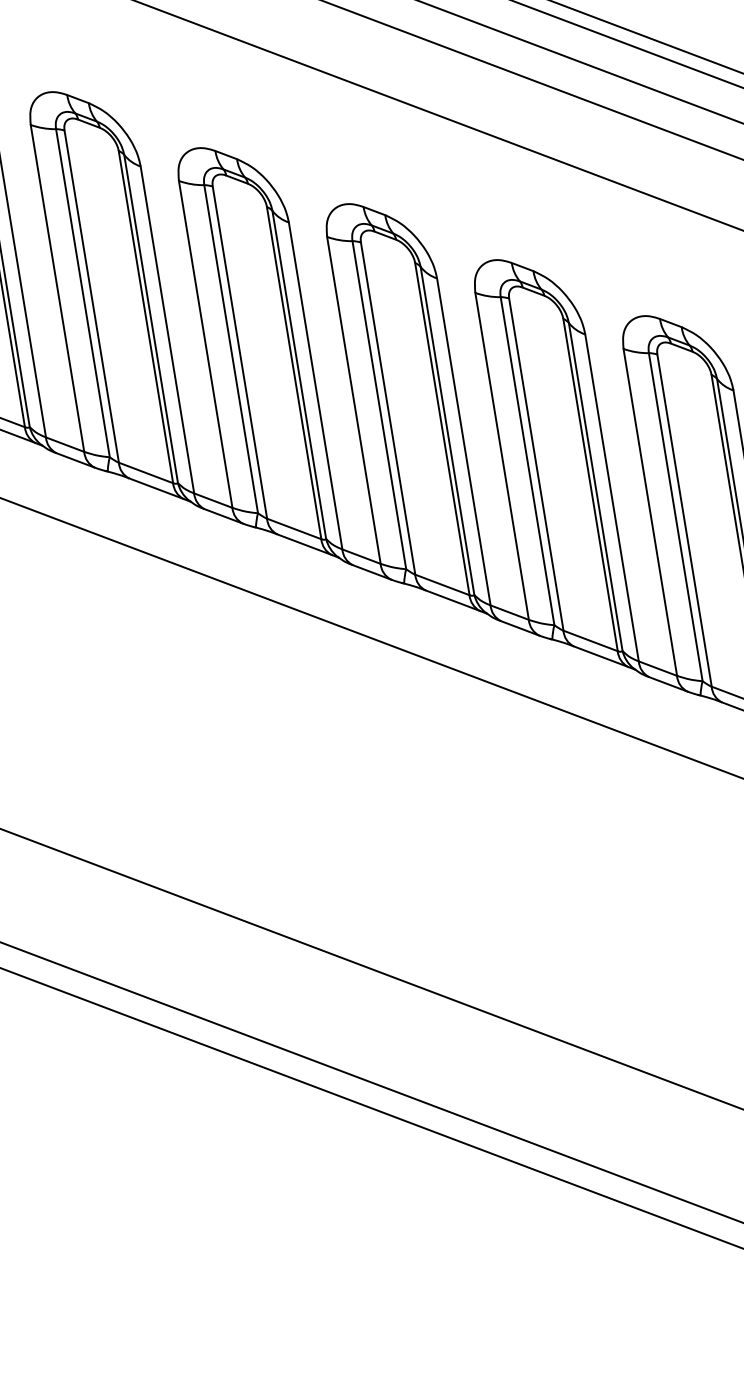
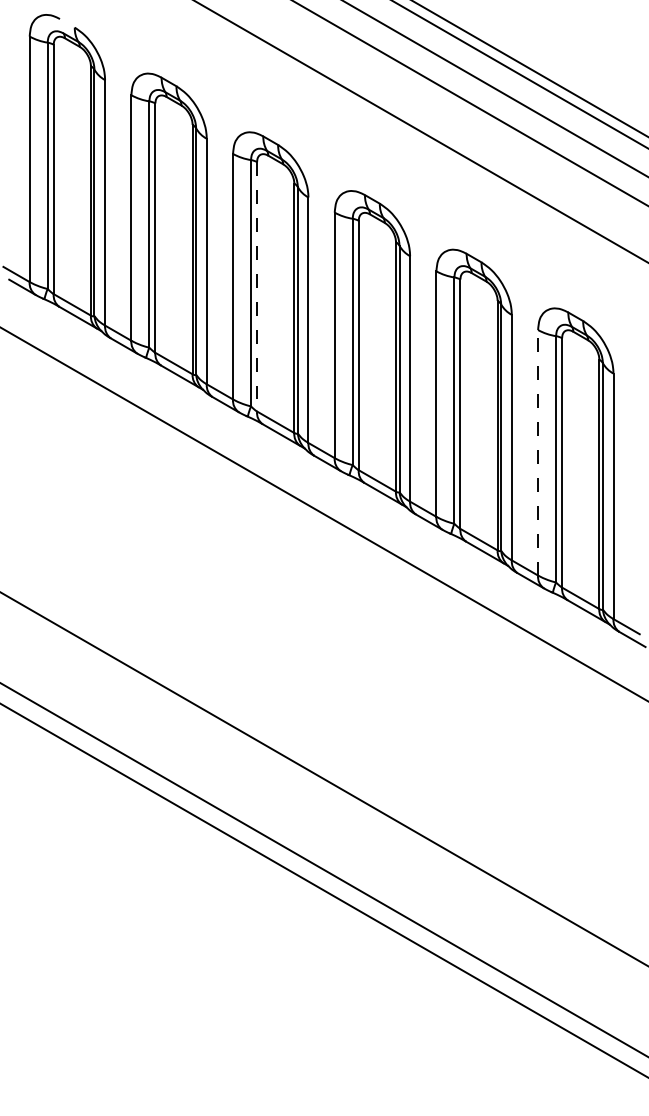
line: (240, 352) -> (257, 286), solid -> dashed
line: (650, 511) -> (538, 452), solid -> dashed

